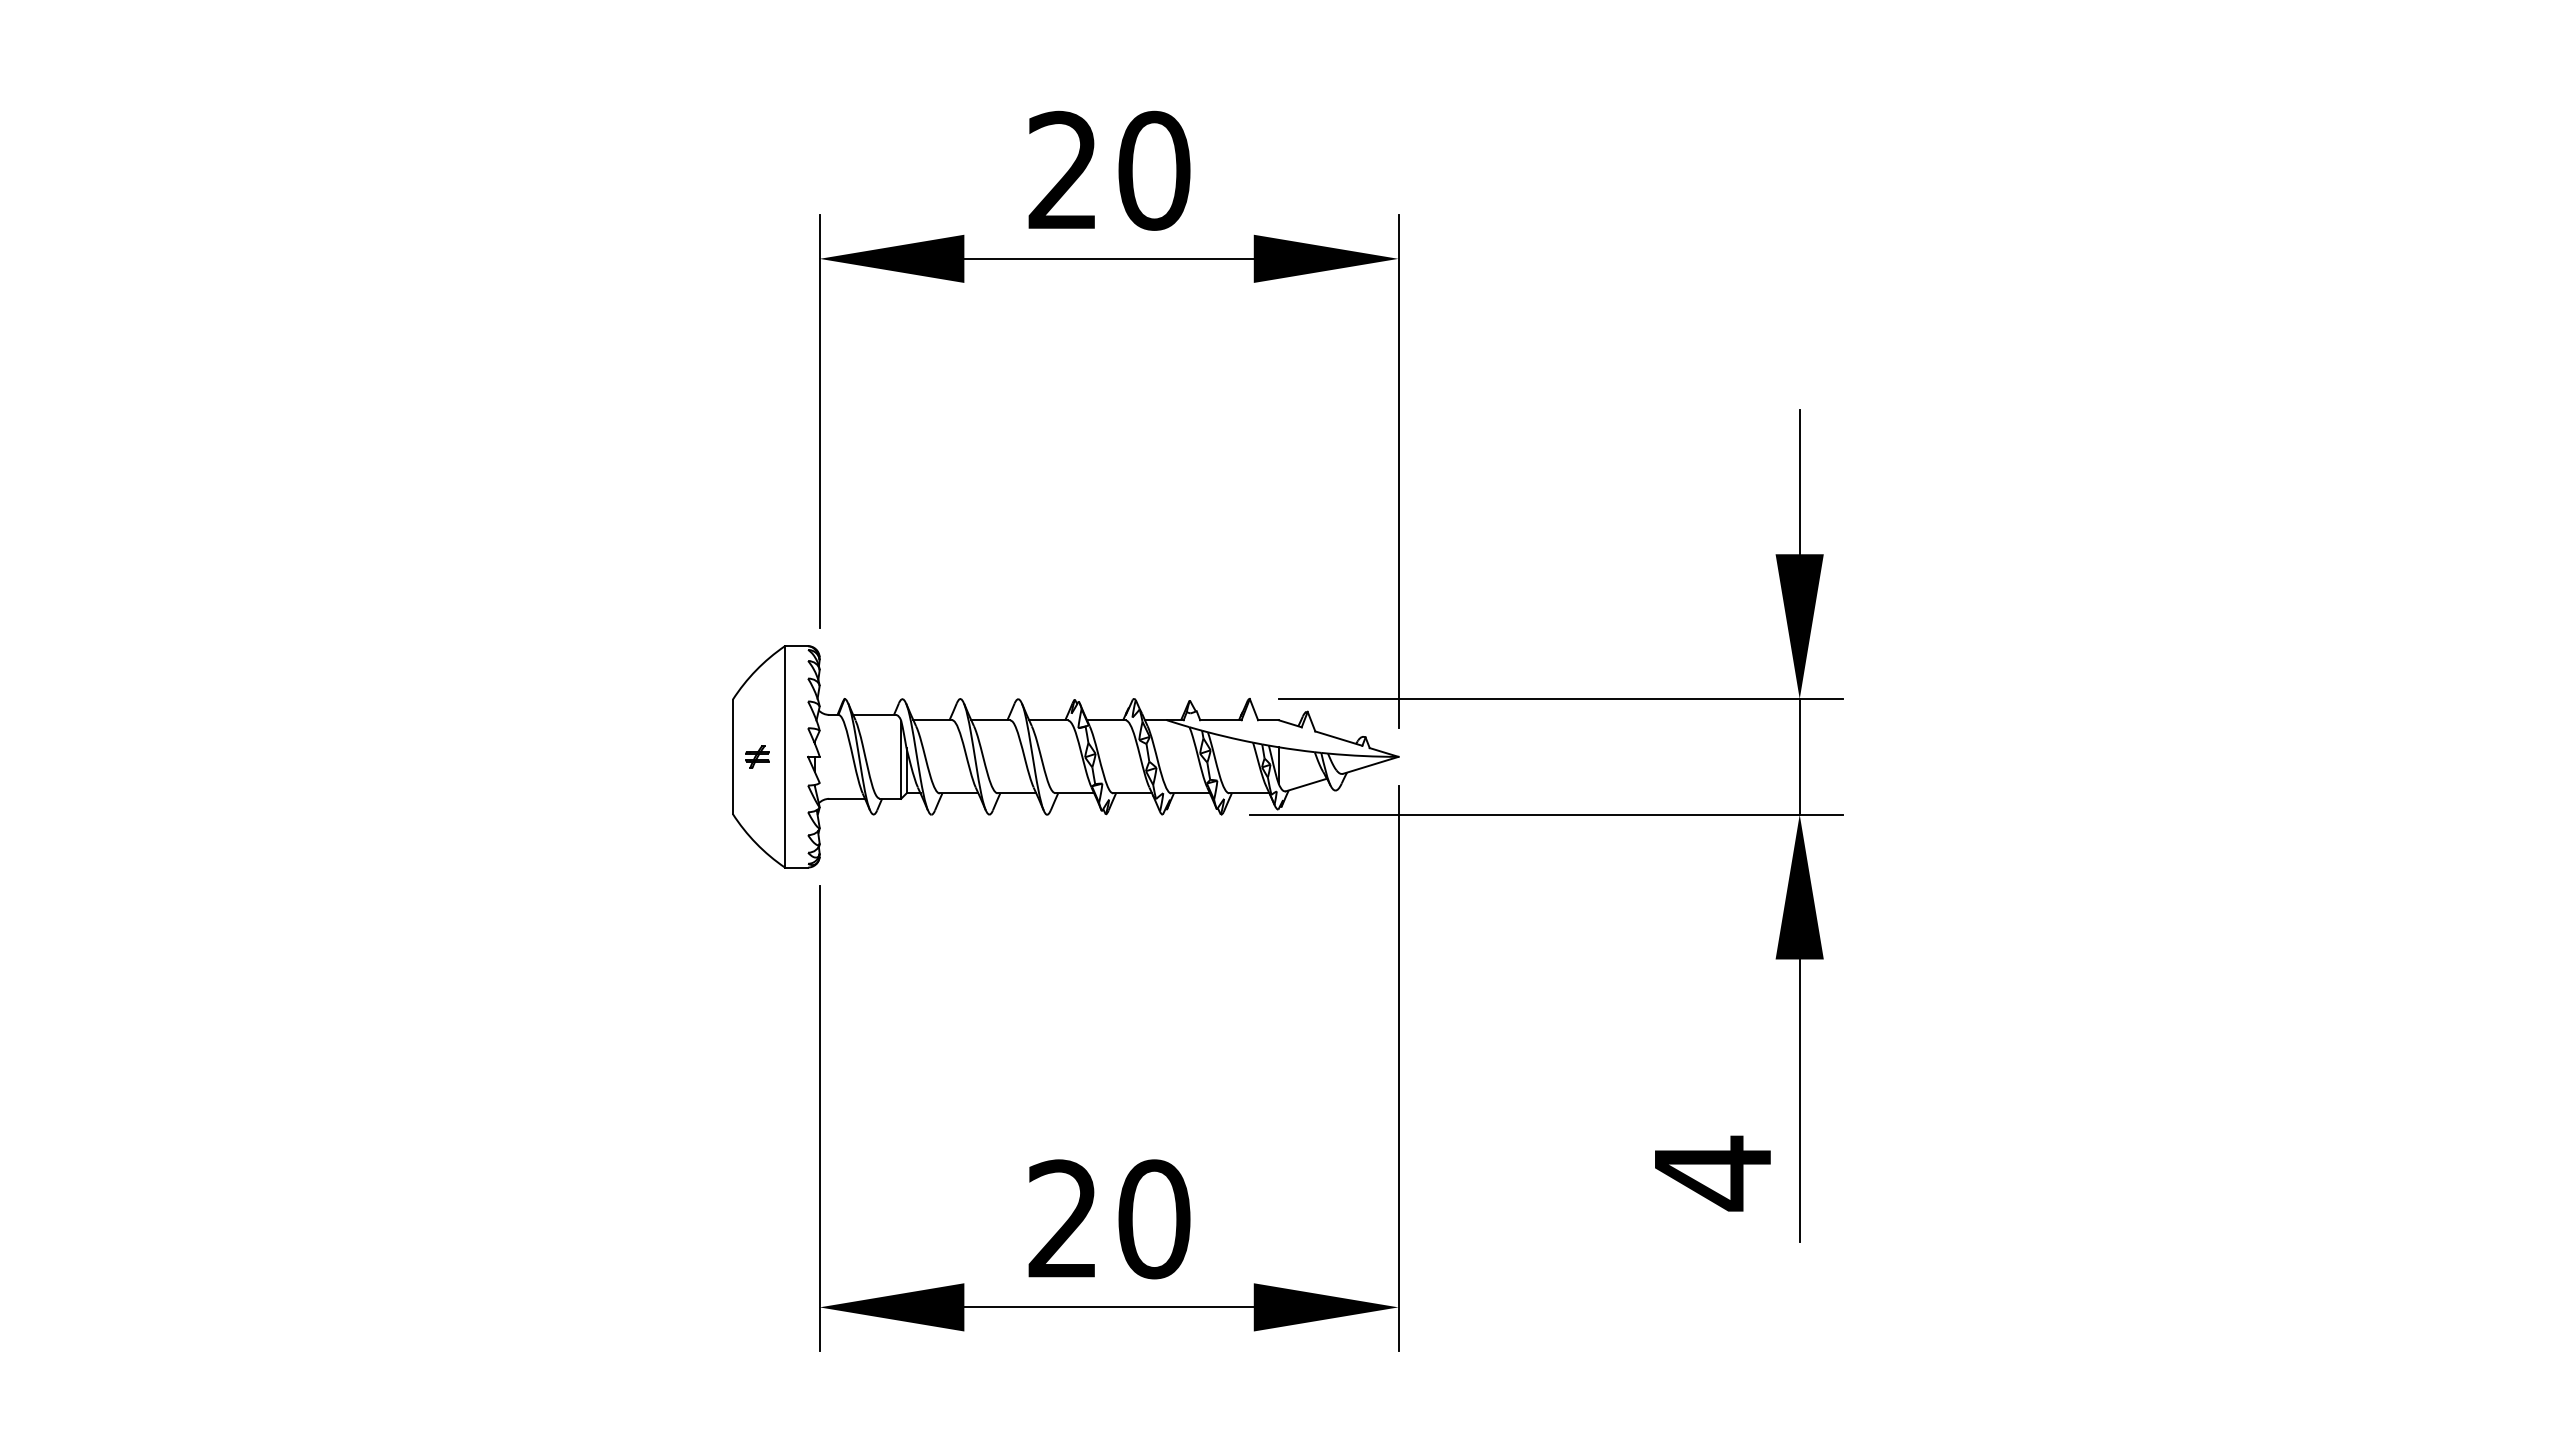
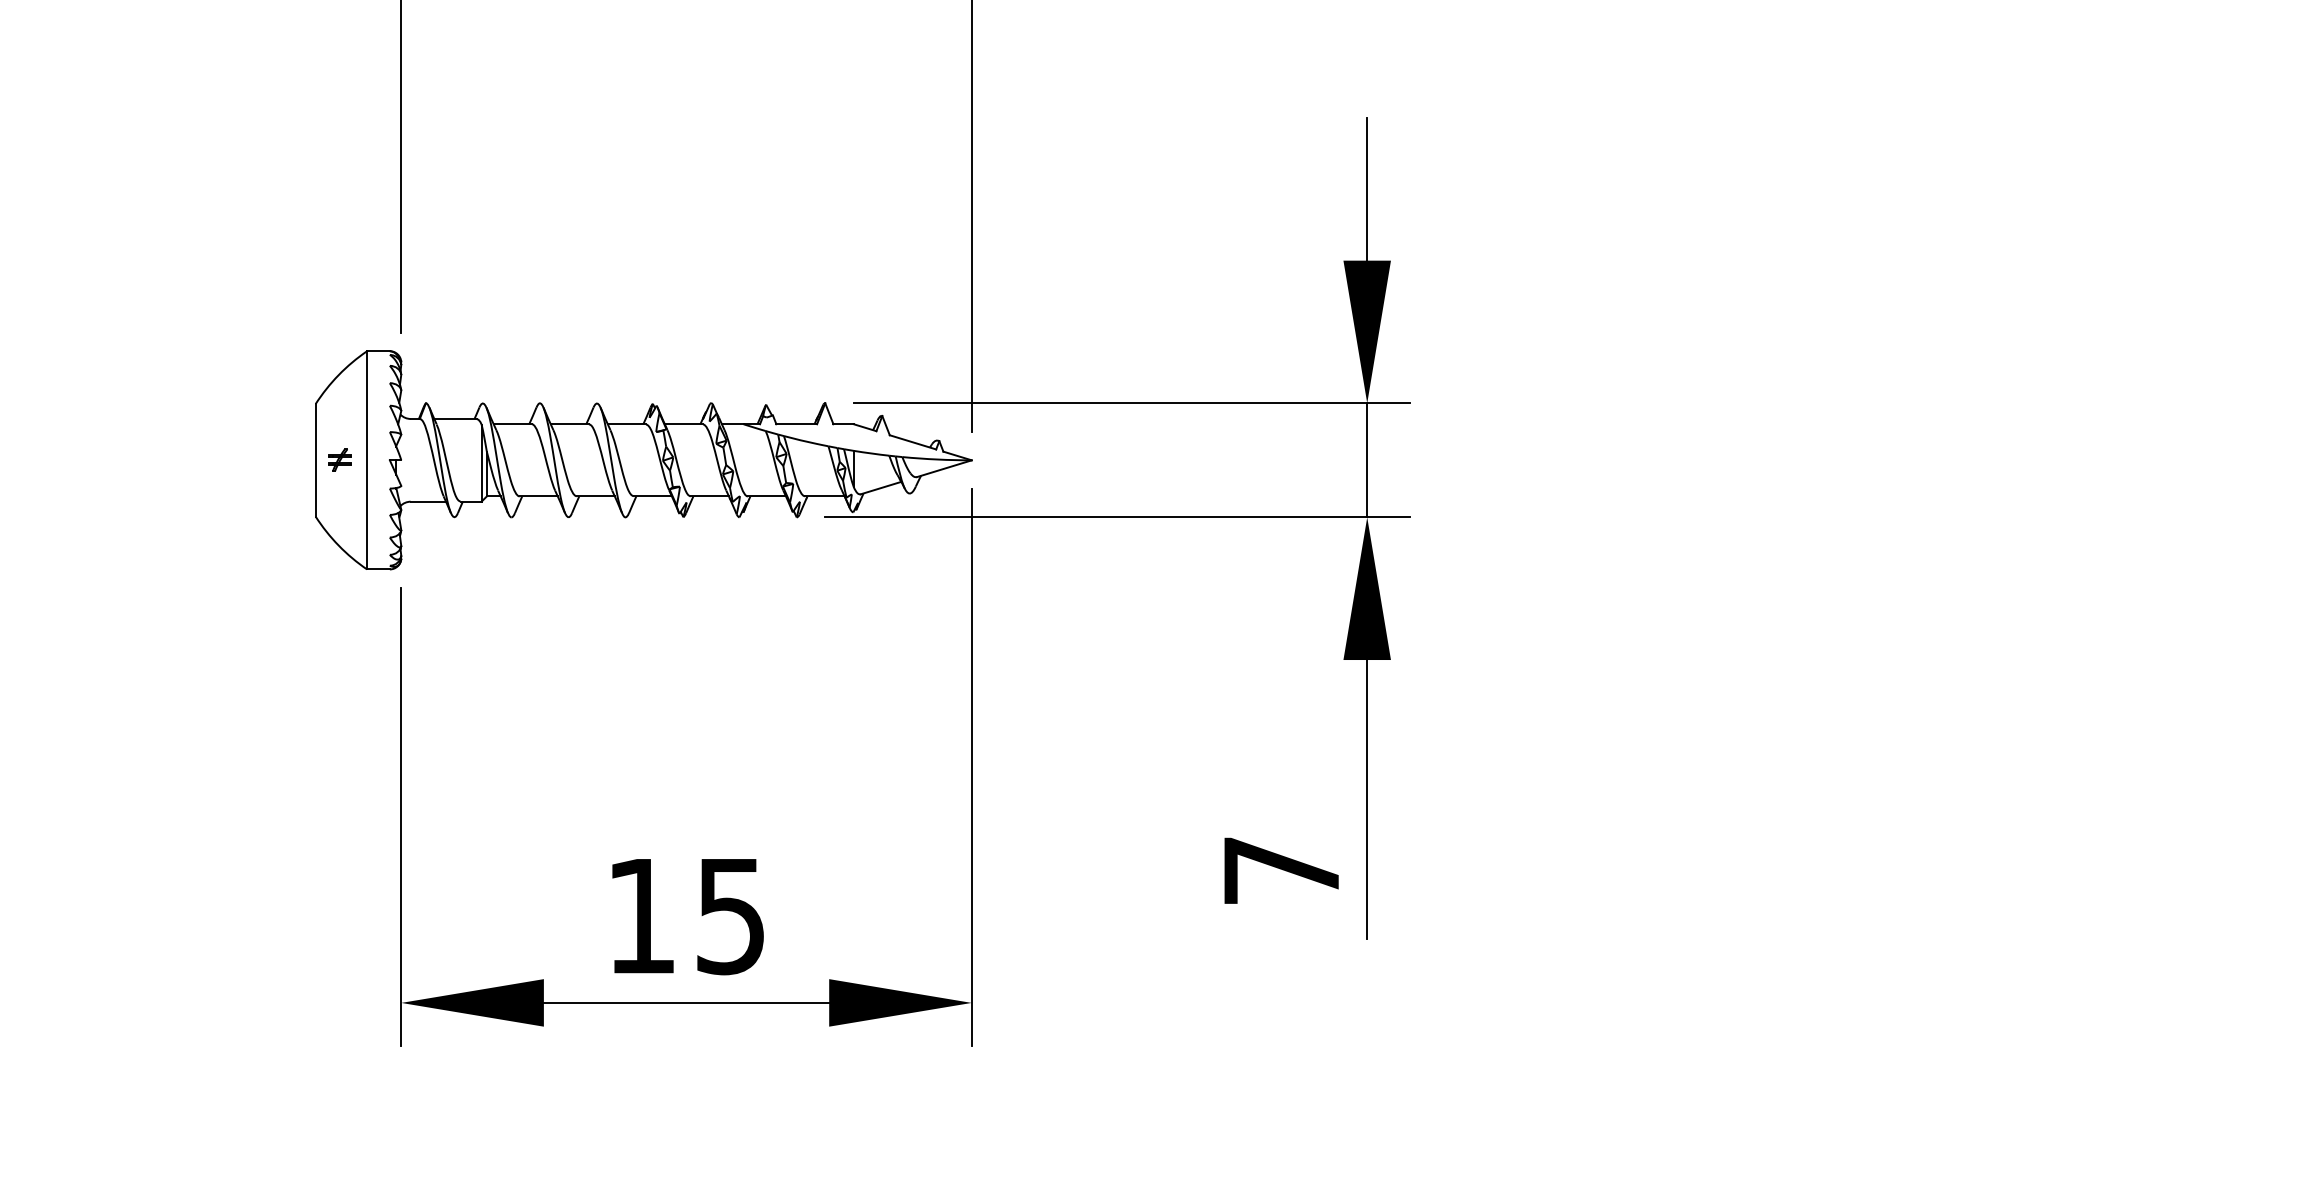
text: (1712, 1173) -> (1281, 870), 4 -> 7
text: (1109, 1219) -> (686, 916), 20 -> 15

